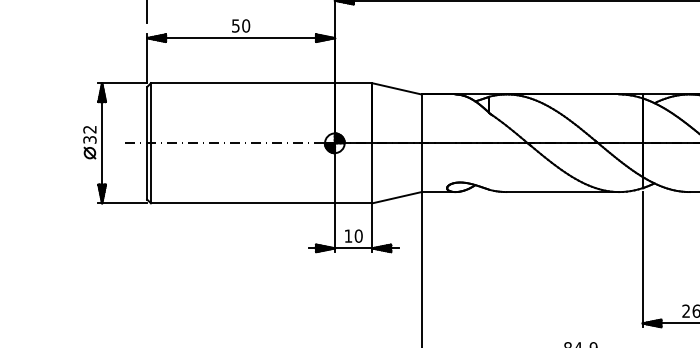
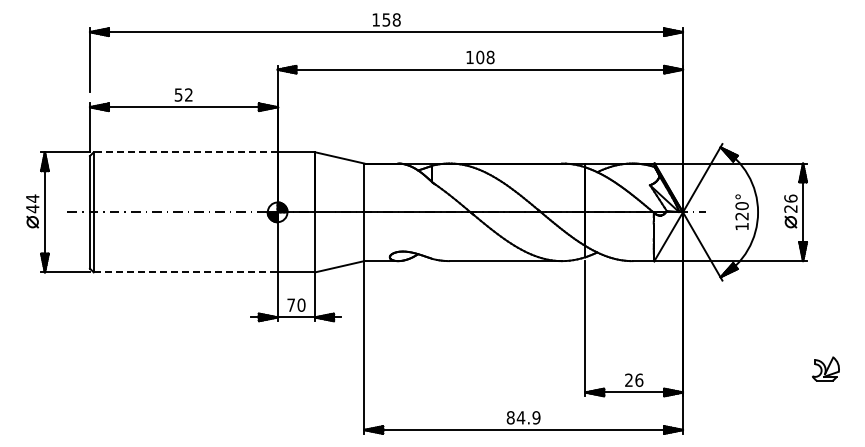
text: (245, 25) -> (188, 94), 50 -> 52
line: (242, 83) -> (185, 152), solid -> dashed
text: (89, 134) -> (32, 203), 32 -> 44
line: (242, 203) -> (185, 272), solid -> dashed
text: (347, 235) -> (290, 304), 10 -> 70

